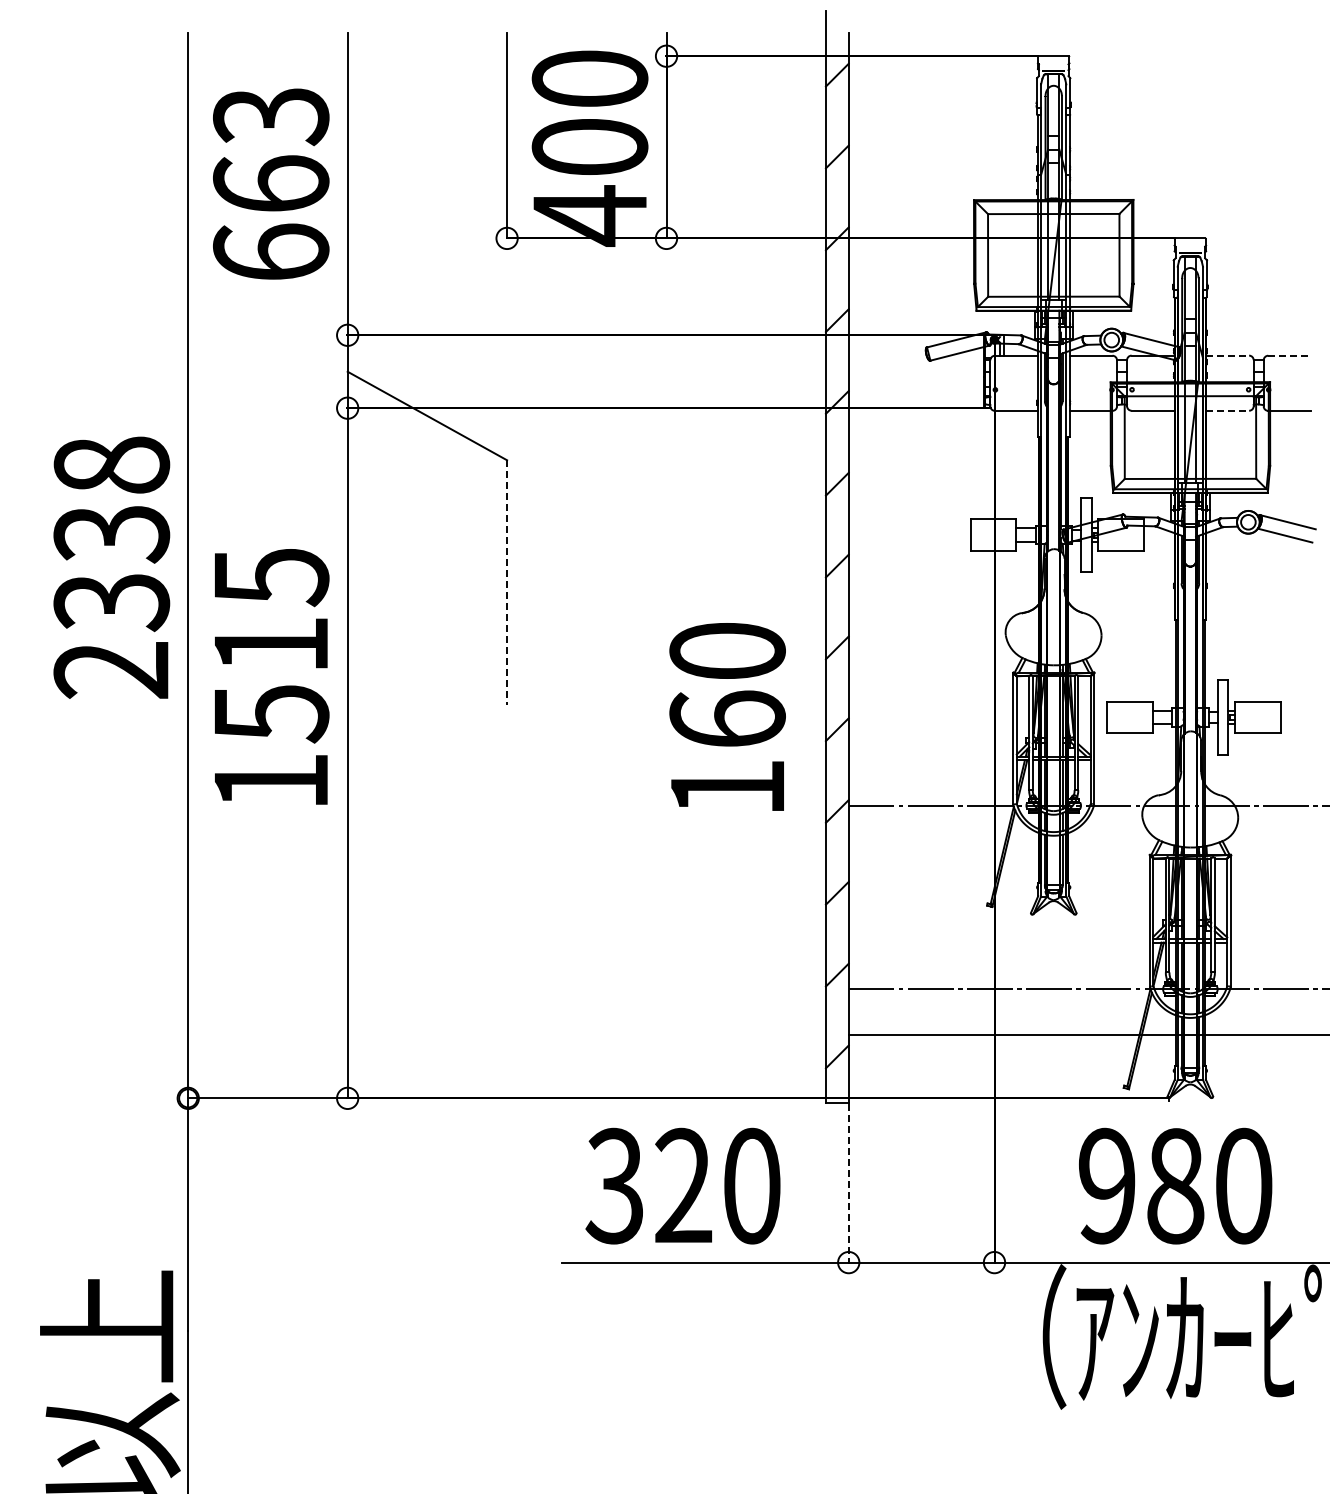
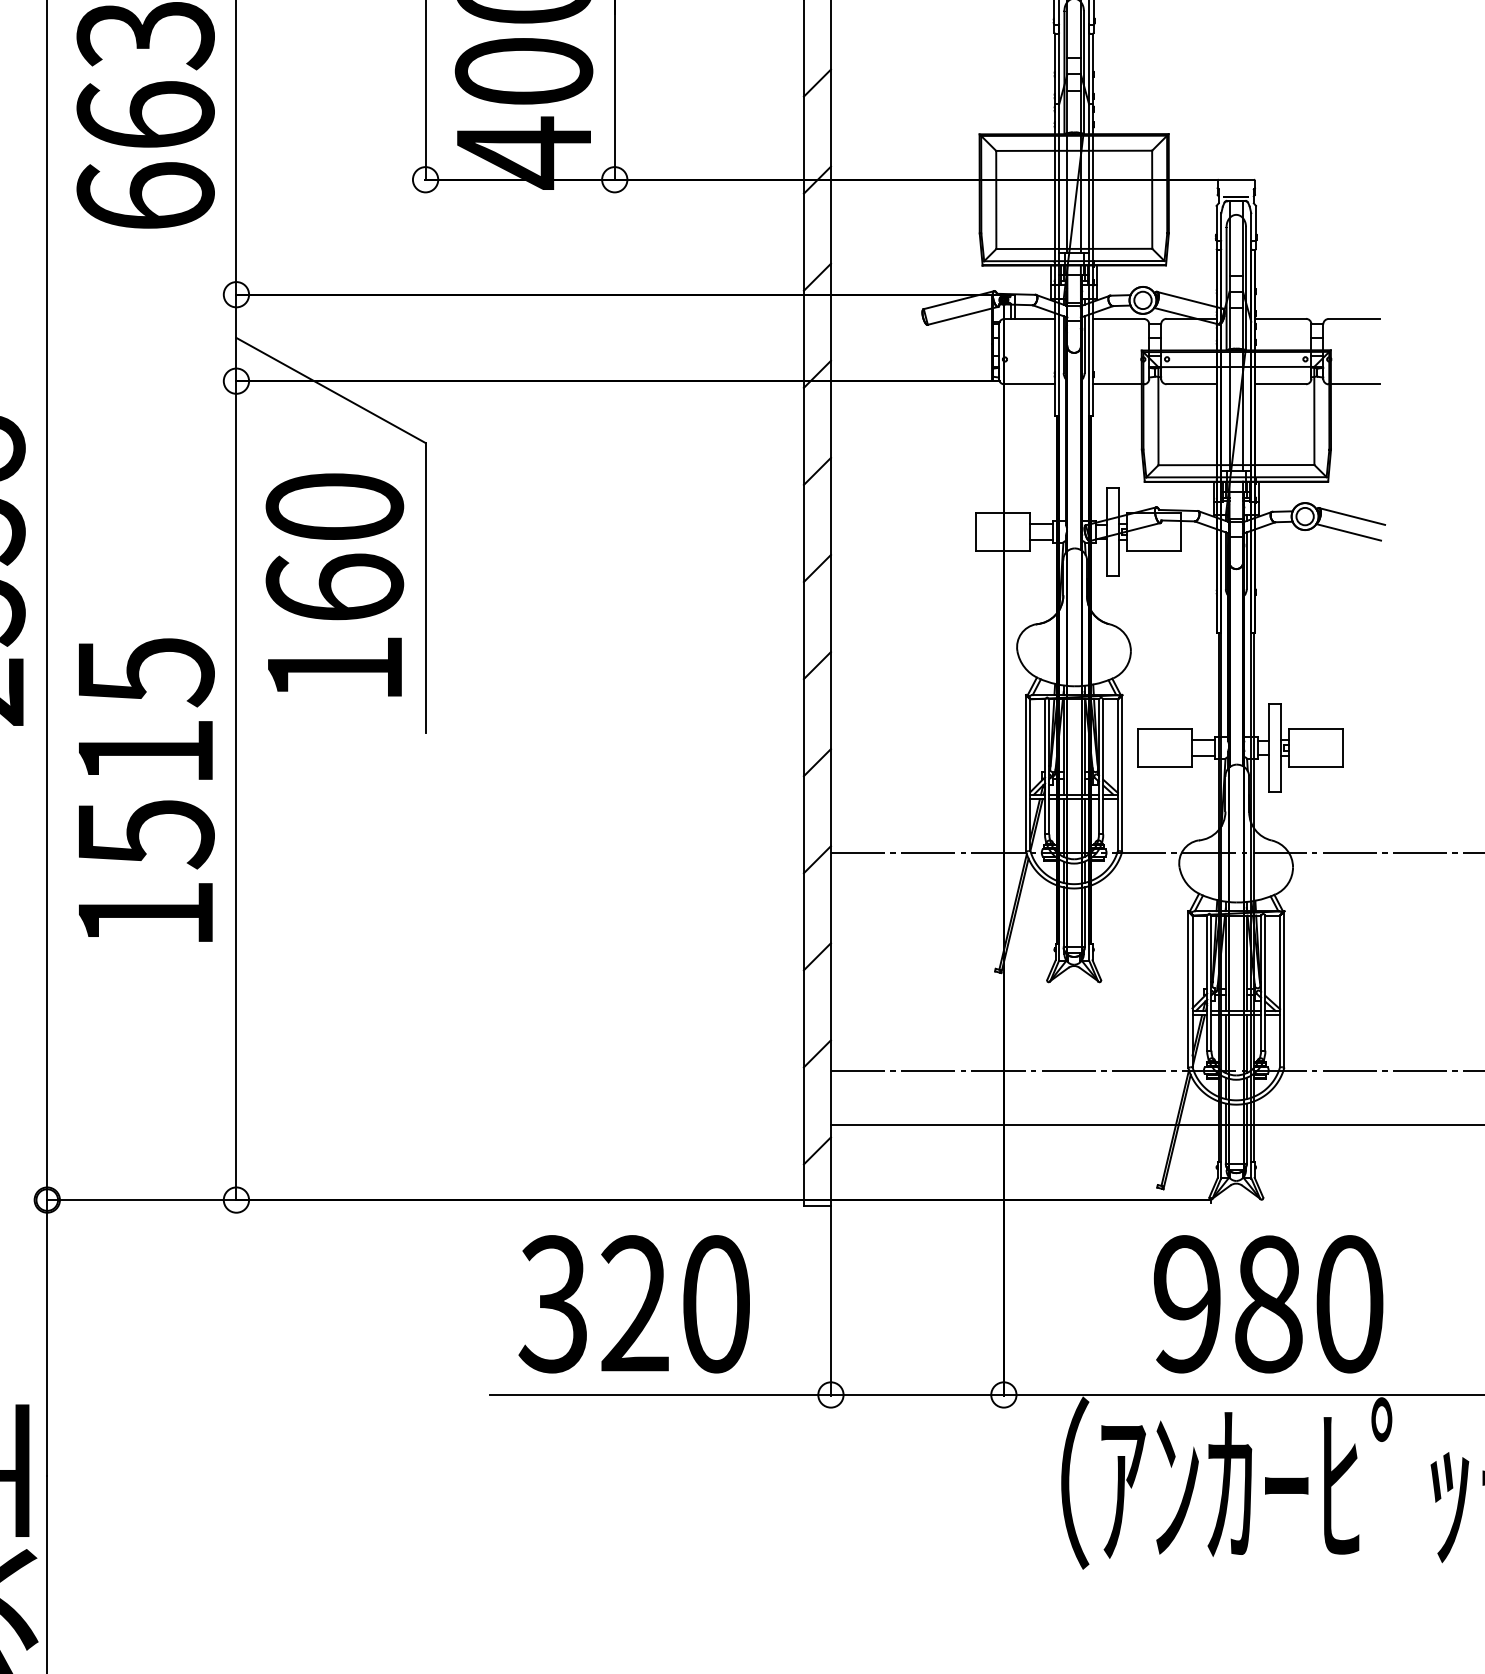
line: (1228, 355) -> (1281, 318), dashed -> solid
line: (1290, 355) -> (1355, 318), dashed -> solid
line: (1228, 410) -> (1281, 383), dashed -> solid
line: (507, 583) -> (426, 589), dashed -> solid
text: (272, 676) -> (147, 789), moved
text: (727, 716) -> (334, 584), moved
line: (848, 1183) -> (830, 1301), dashed -> solid
text: (1175, 1185) -> (1268, 1303), moved

